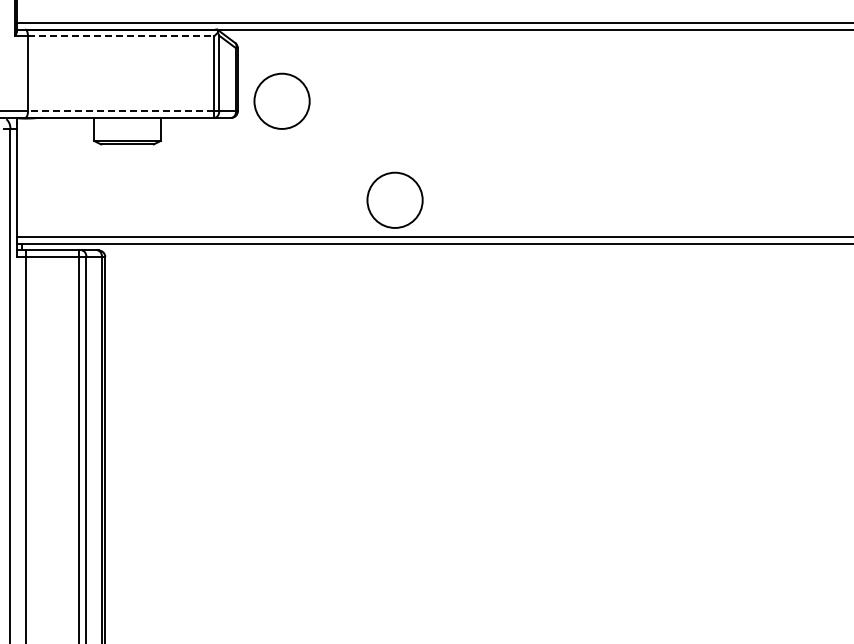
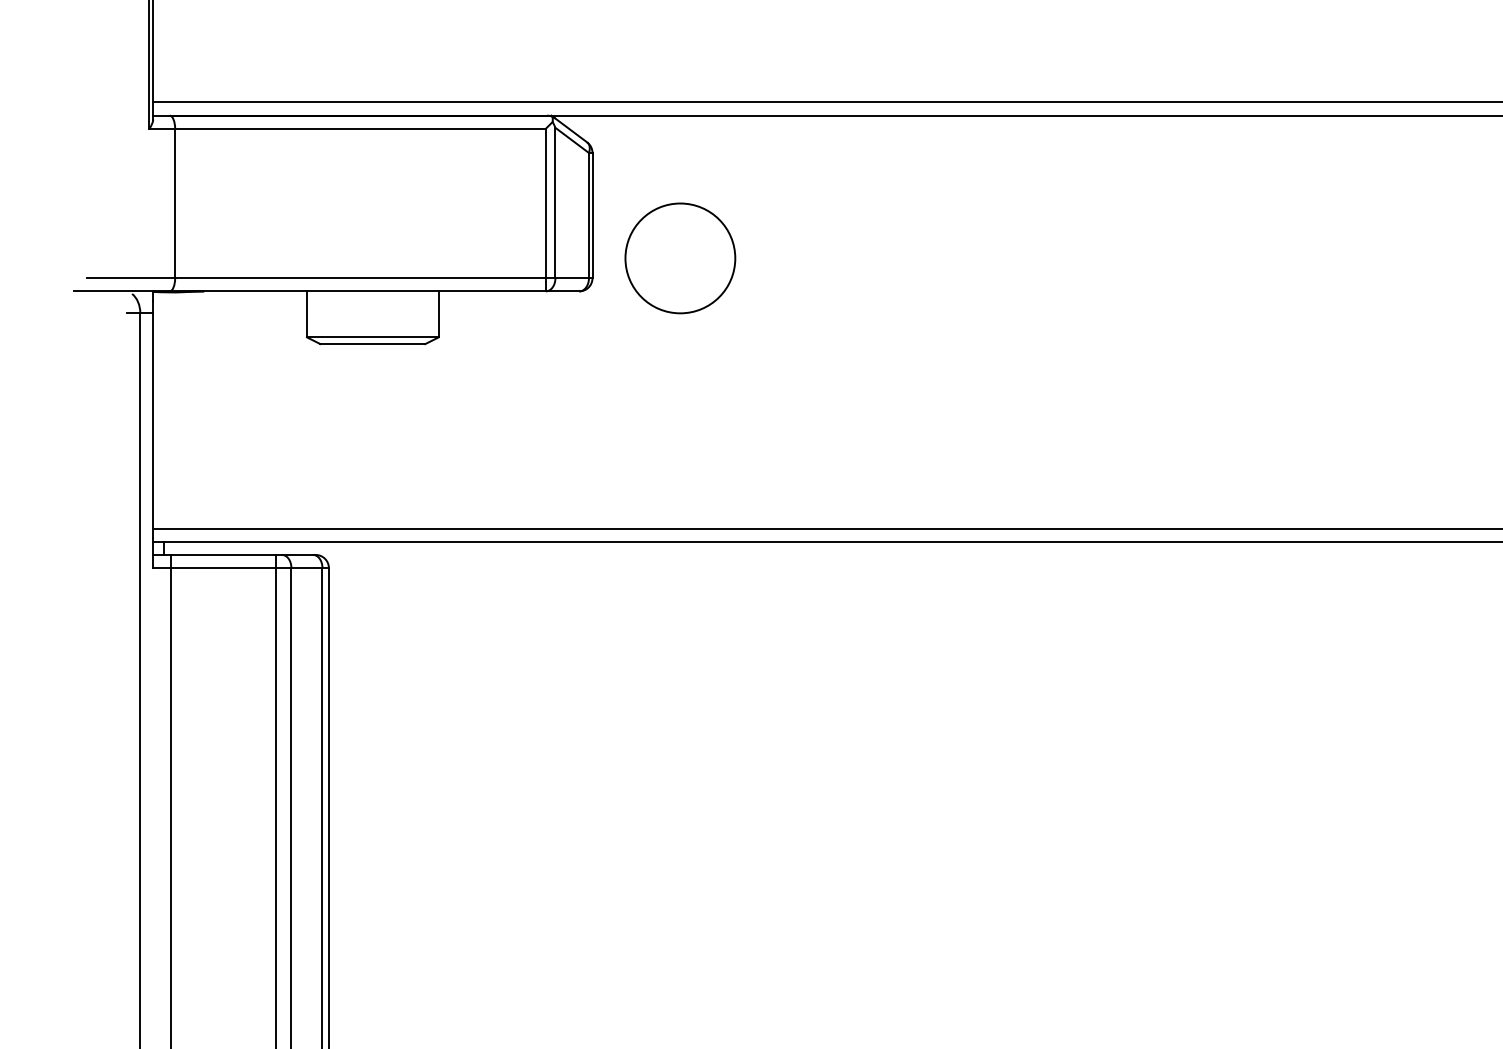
line: (121, 36) -> (361, 129), dashed -> solid
line: (120, 111) -> (359, 278), dashed -> solid
circle: (394, 199) -> (903, 453), removed

